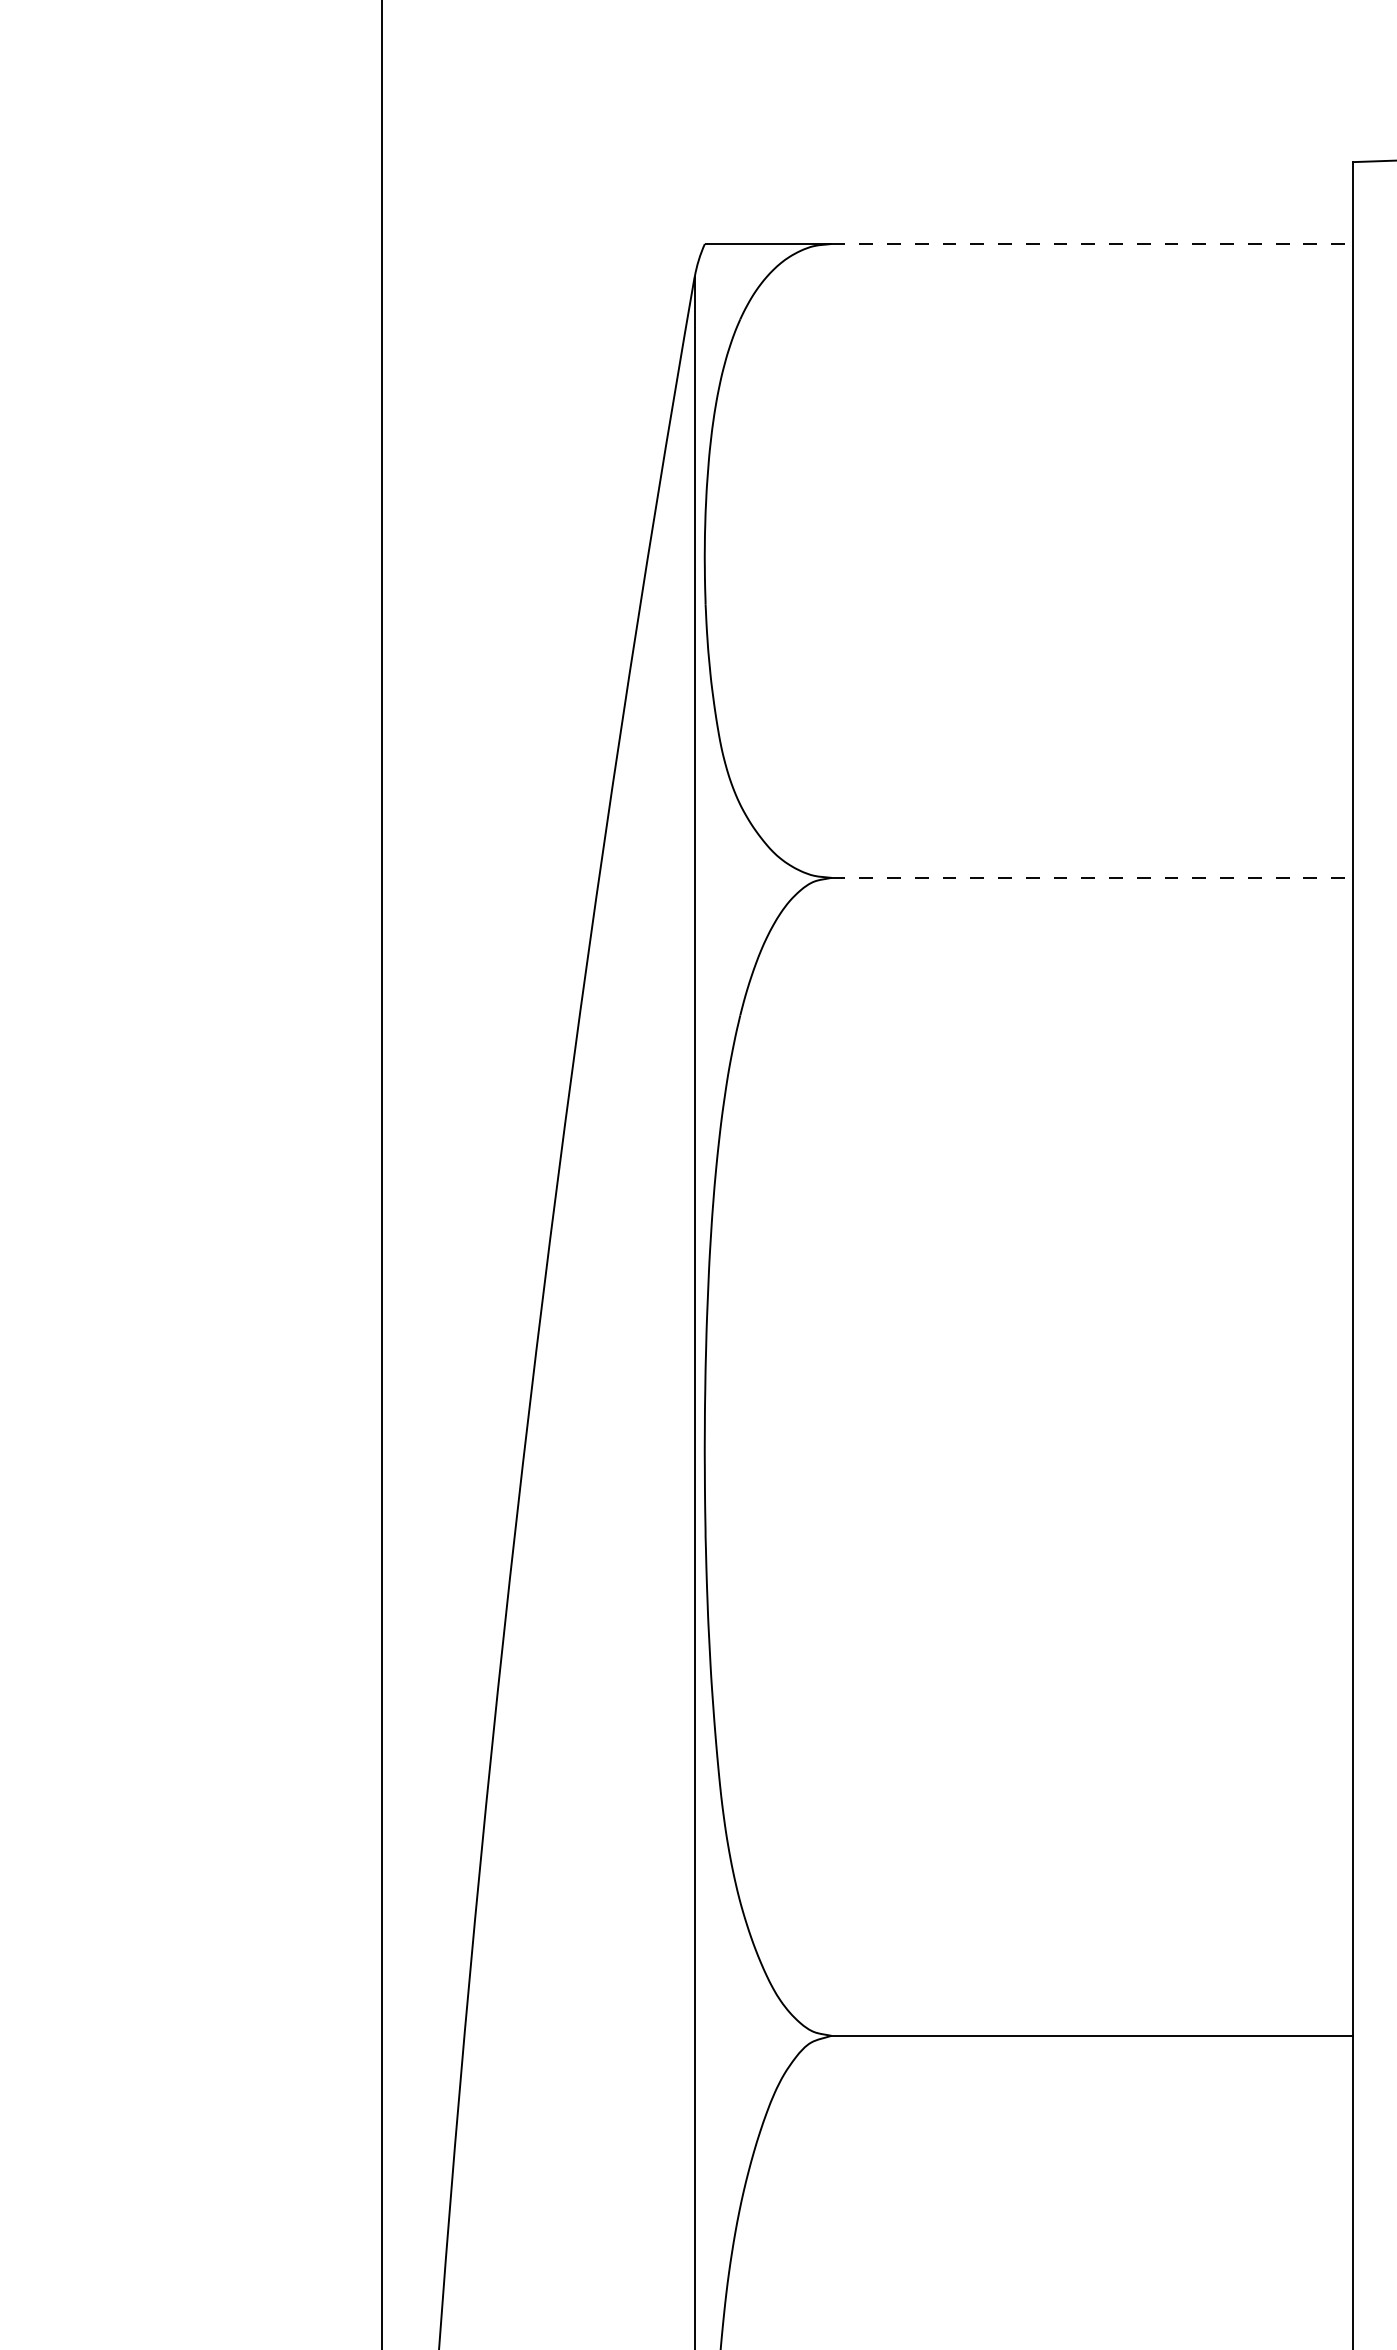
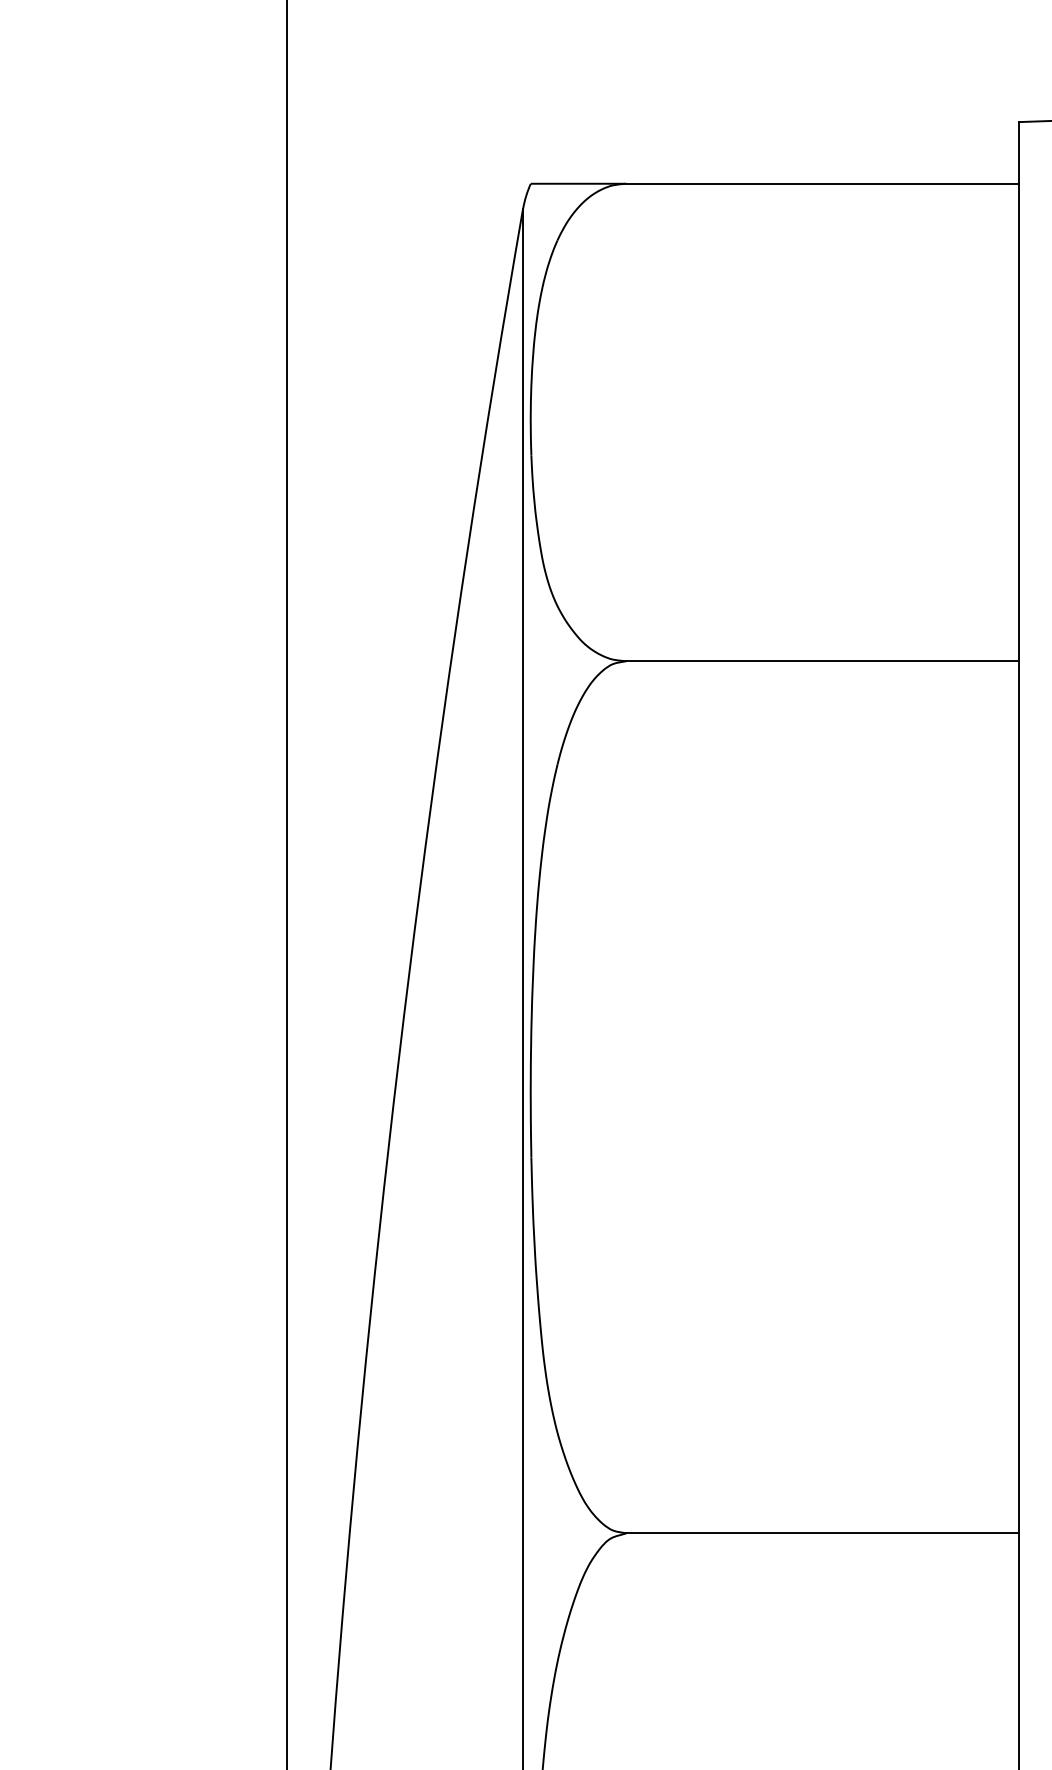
line: (1092, 244) -> (822, 184), dashed -> solid
line: (1092, 877) -> (822, 660), dashed -> solid

